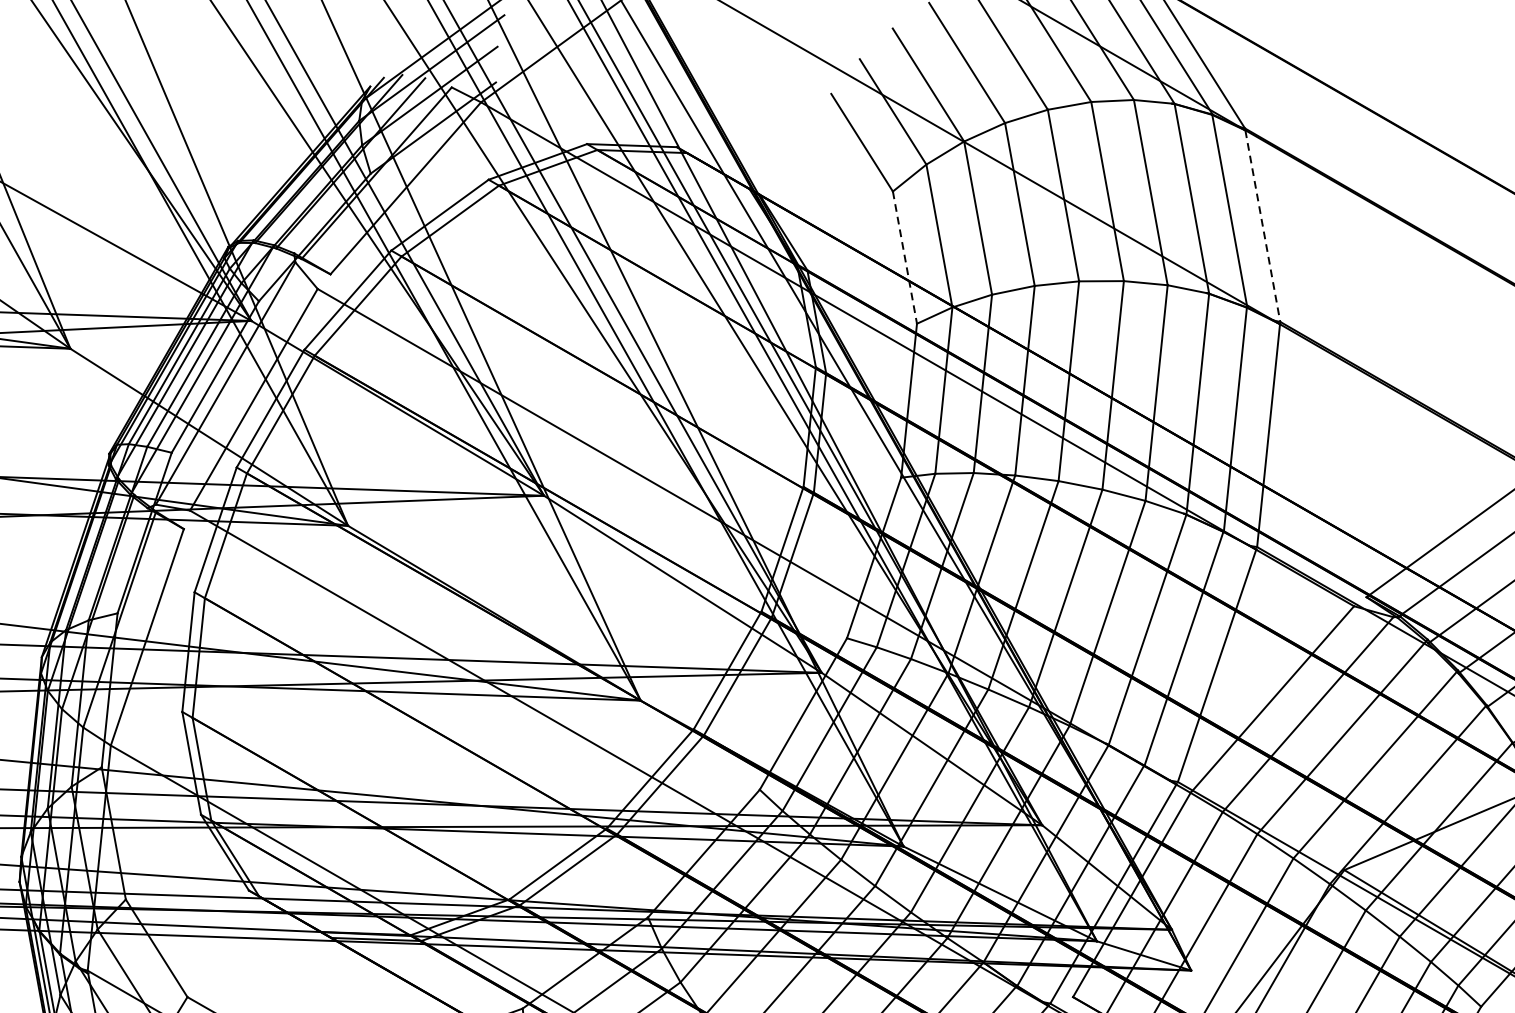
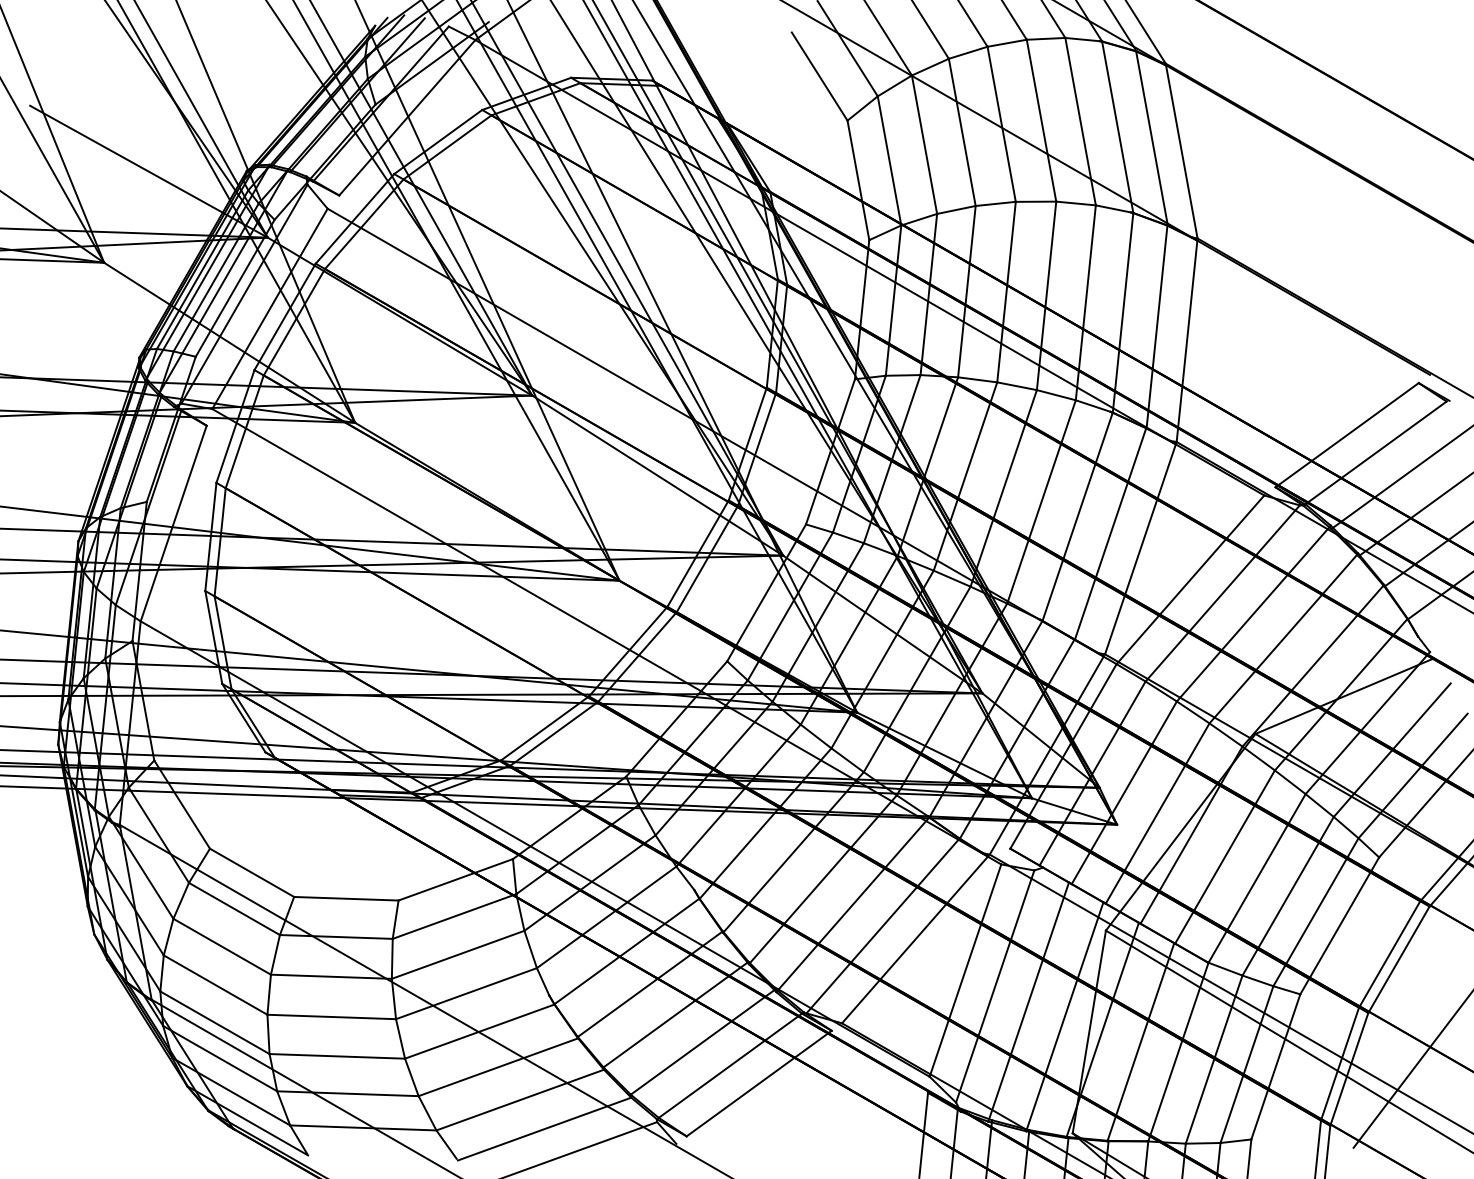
line: (1262, 225) -> (1181, 151), dashed -> solid
line: (905, 257) -> (858, 180), dashed -> solid

